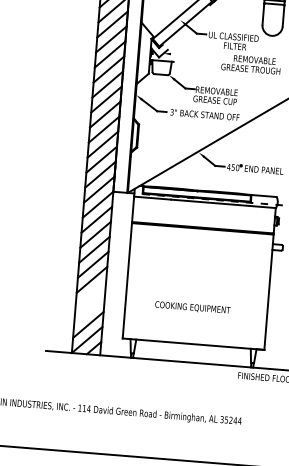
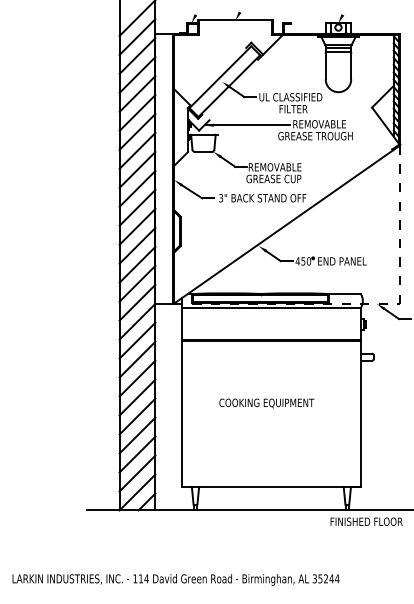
line: (196, 56) -> (246, 125), added
line: (90, 294) -> (137, 435), added
text: (192, 307) -> (266, 403), moved
line: (89, 309) -> (137, 454), added

